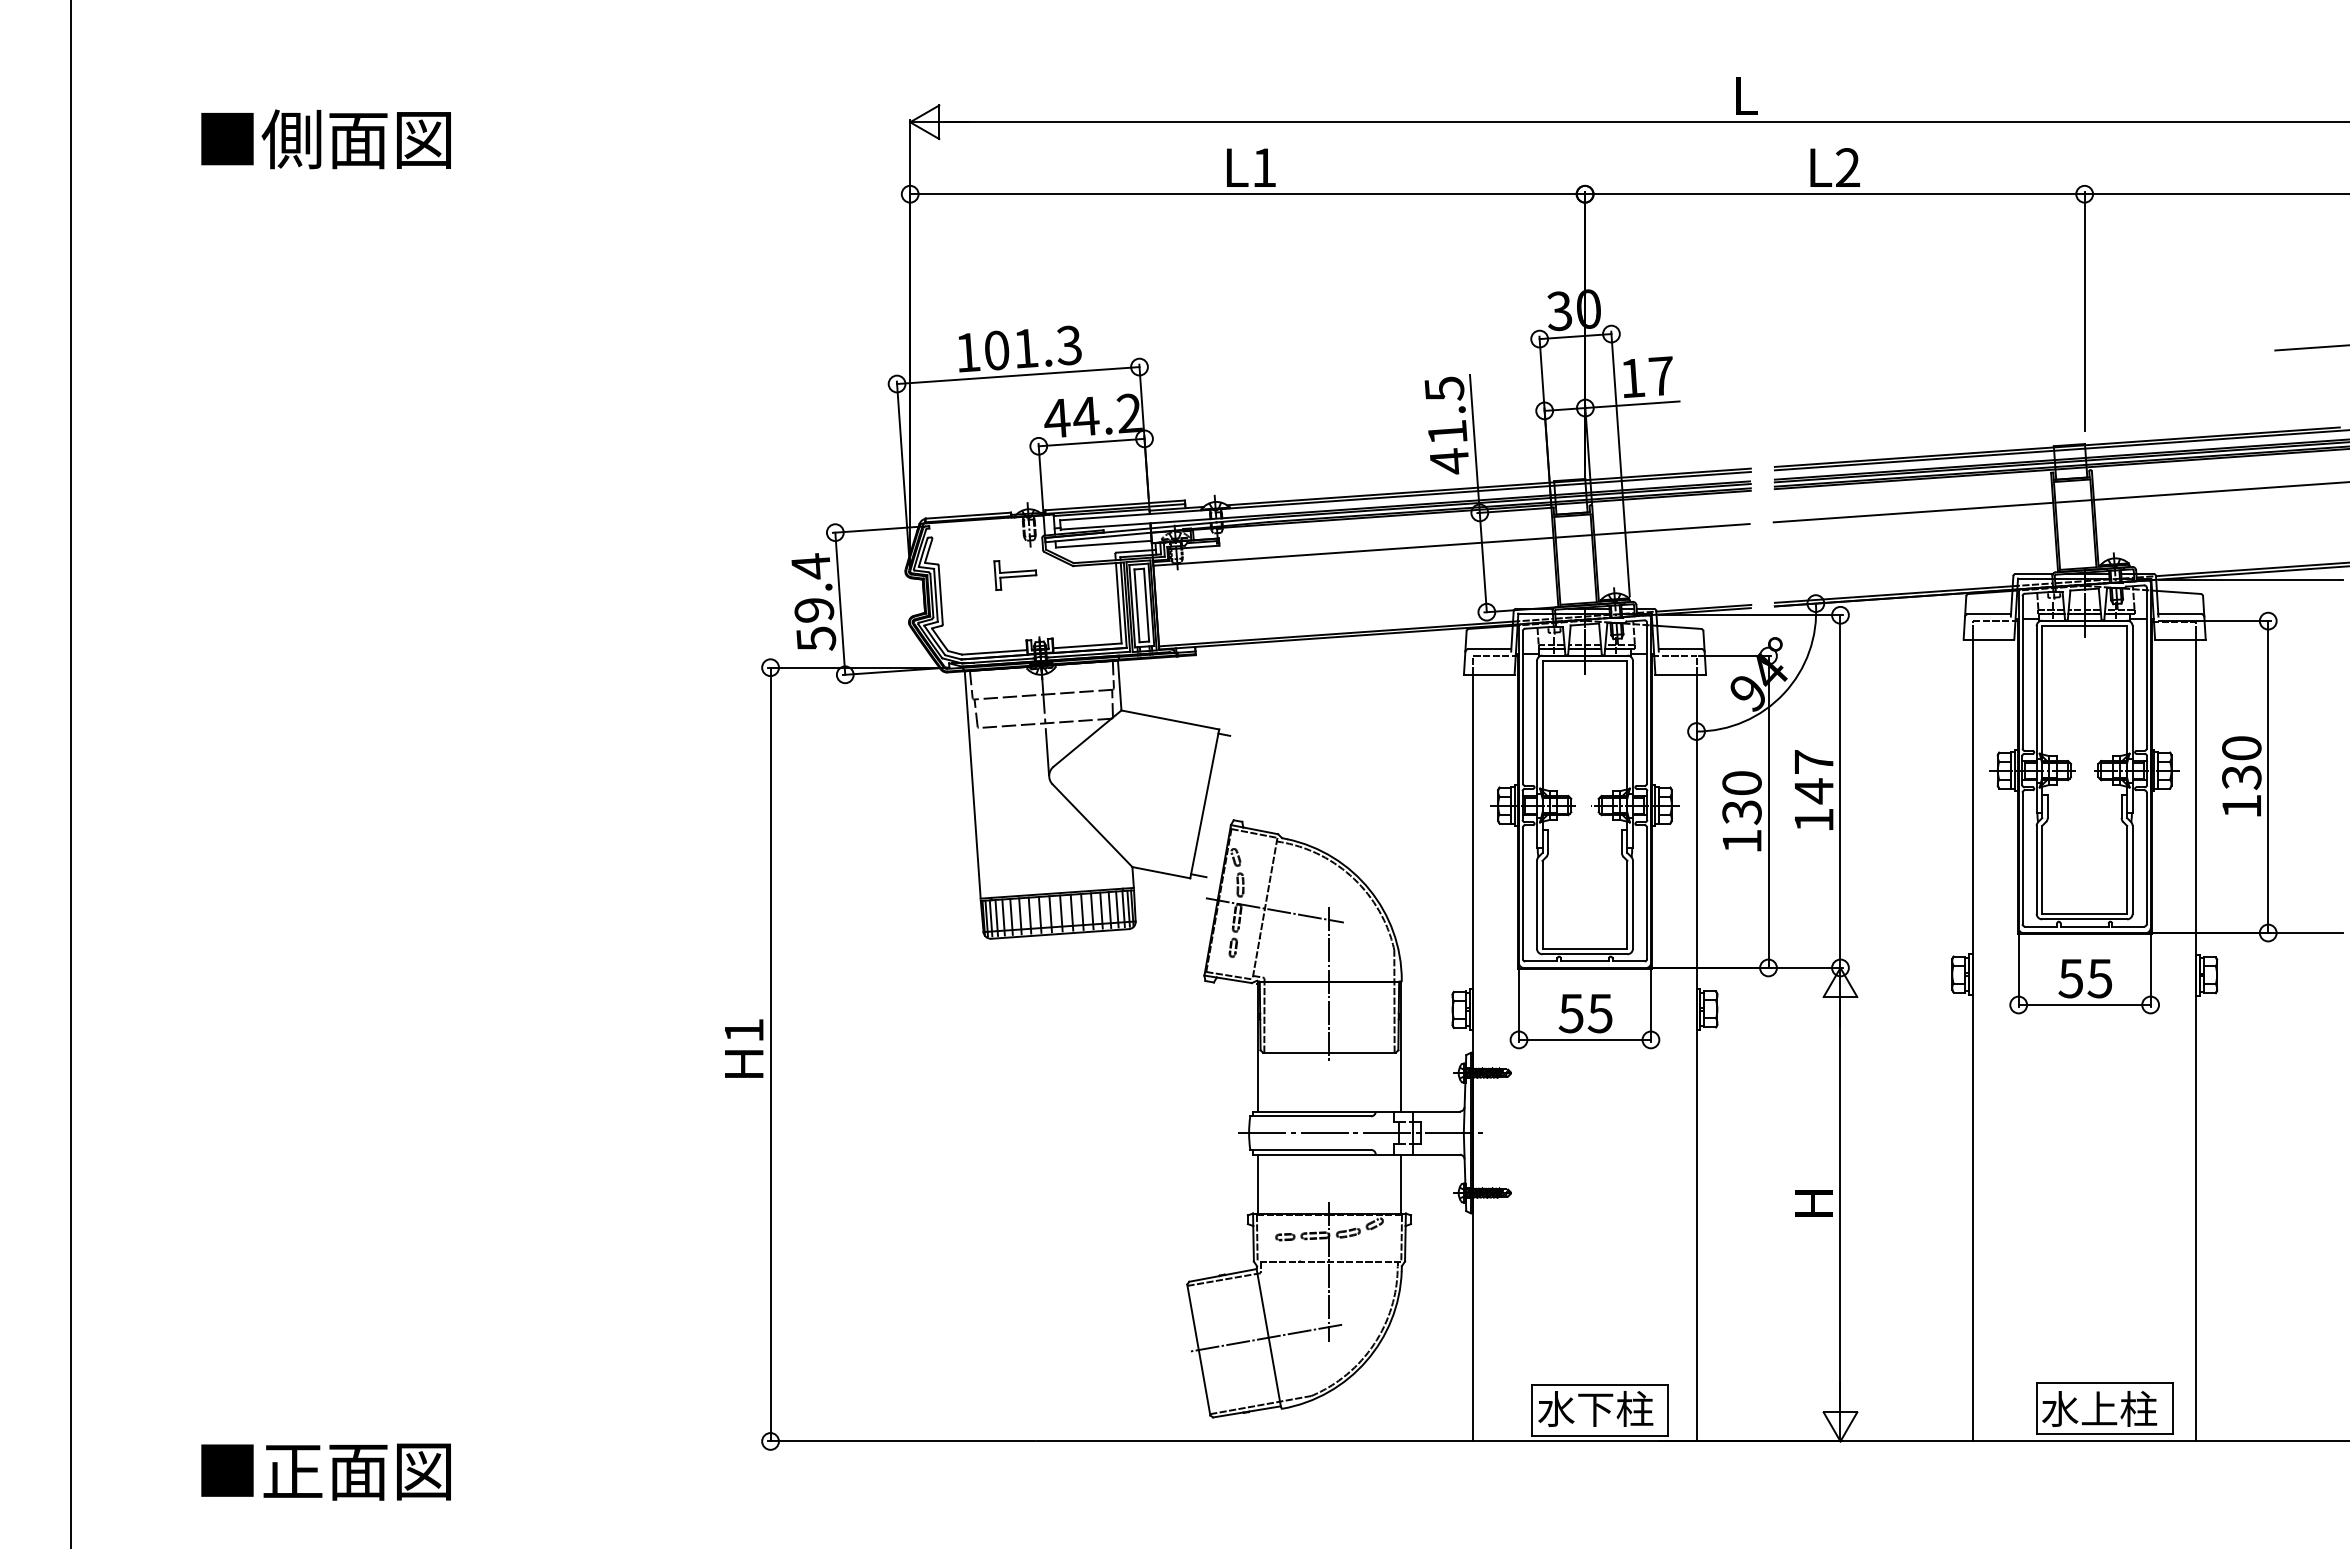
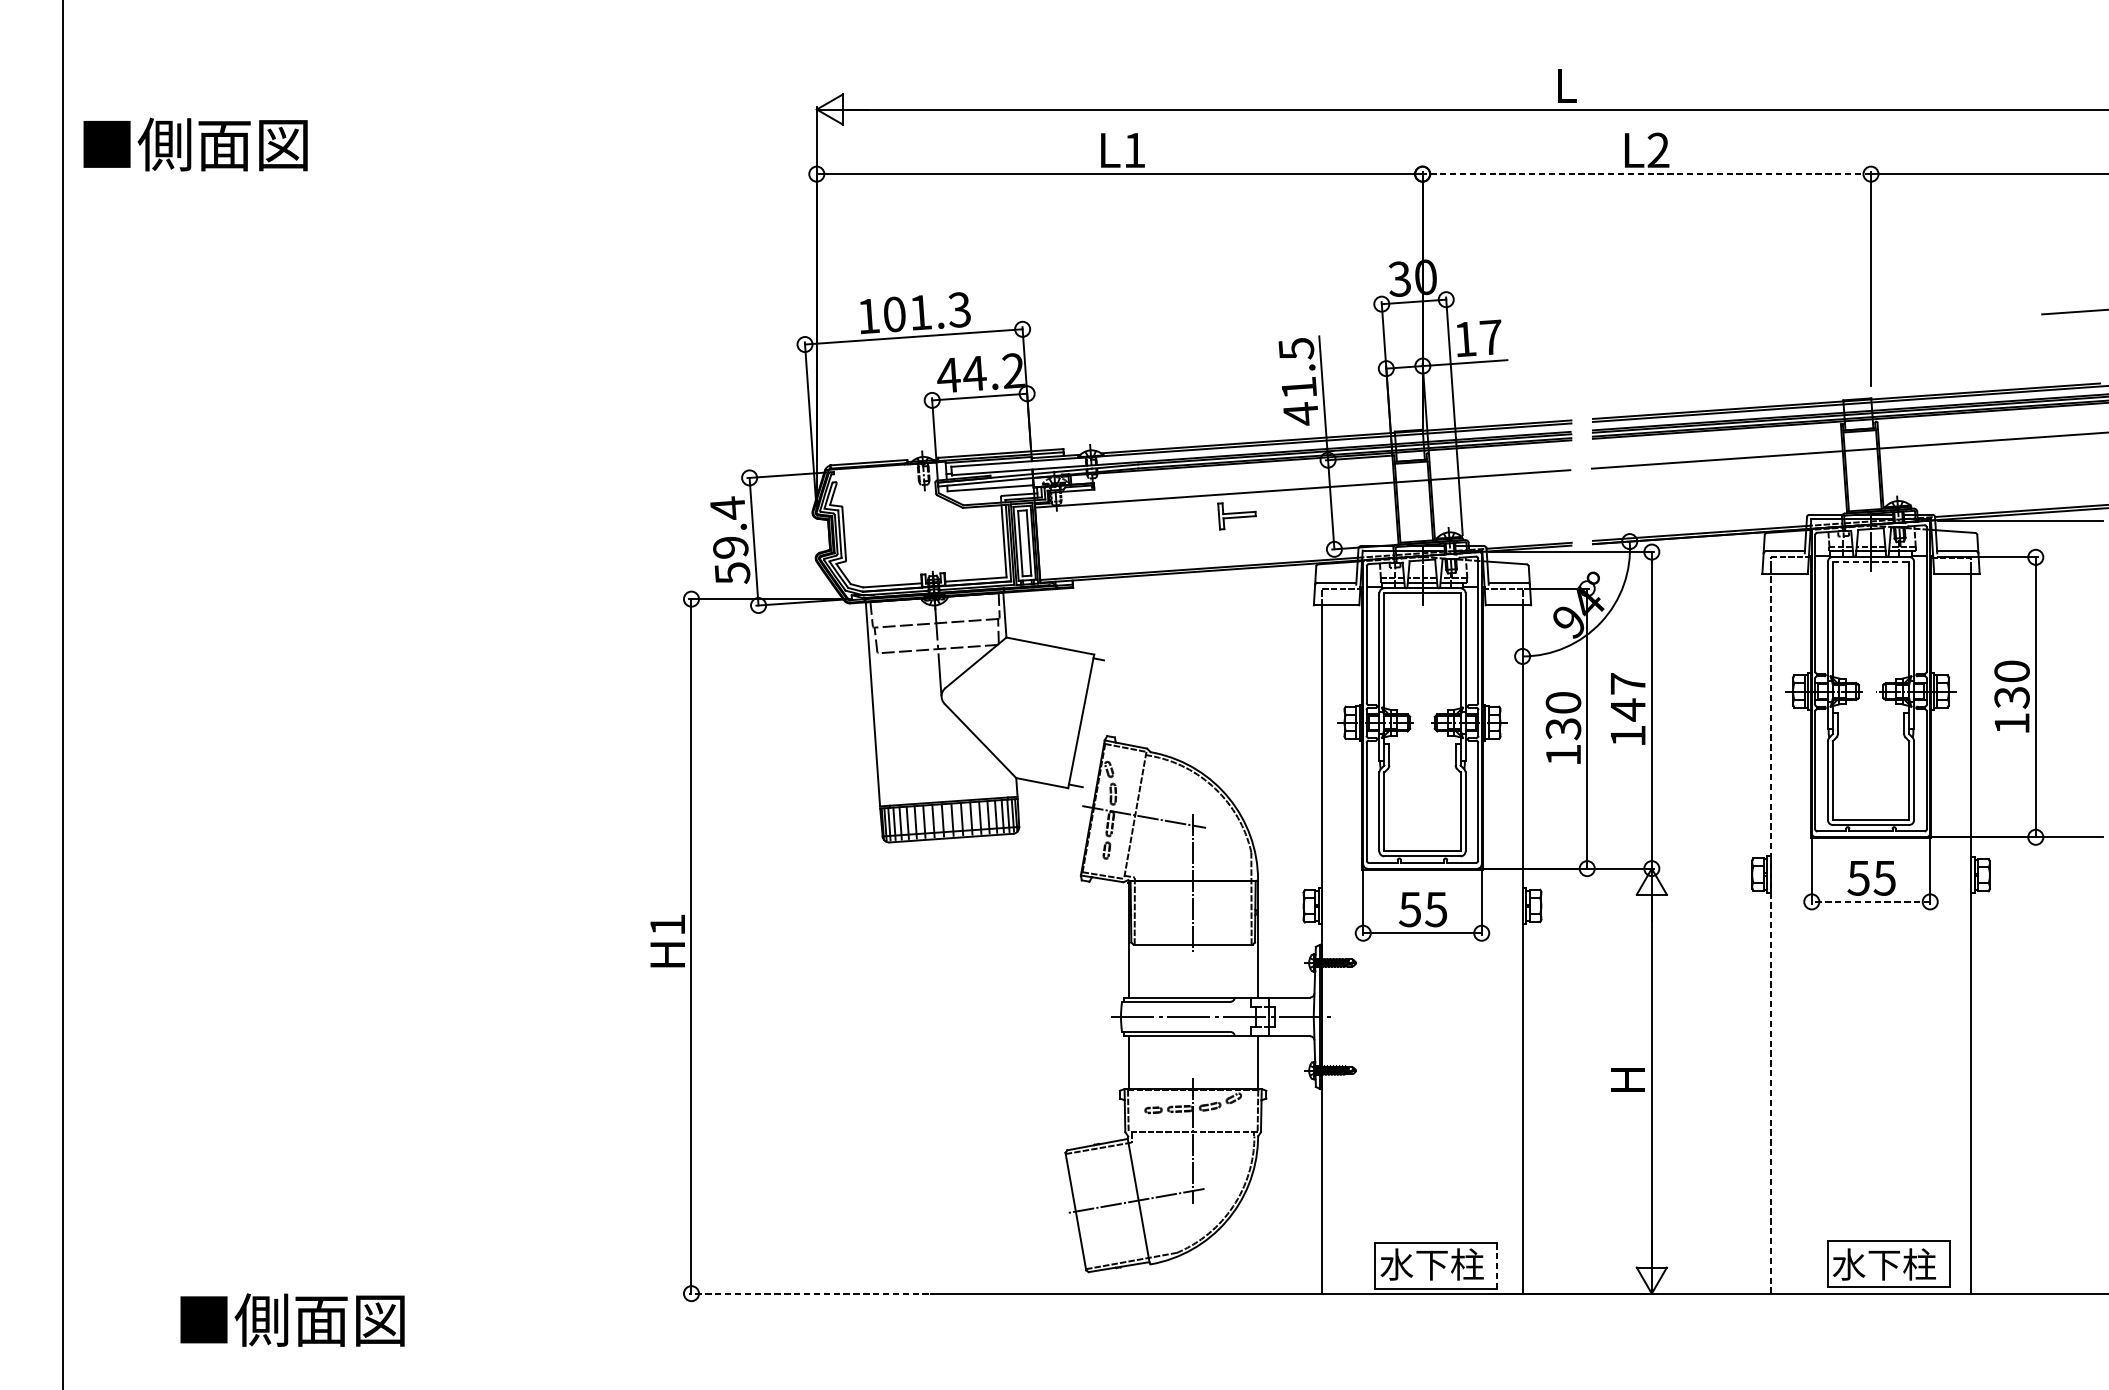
text: (325, 139) -> (195, 144), moved
line: (1834, 194) -> (1646, 174), solid -> dashed
part: (1015, 575) -> (1237, 516), moved
line: (2085, 626) -> (1871, 562), solid -> dashed
line: (2084, 1005) -> (1870, 902), solid -> dashed
line: (1973, 1036) -> (1771, 930), solid -> dashed
text: (2099, 1408) -> (1884, 1264), 水上柱 -> 水下柱
line: (1668, 1410) -> (1497, 1265), solid -> dashed
line: (901, 1441) -> (809, 1293), solid -> dashed
text: (291, 1470) -> (261, 1319), ■正面図 -> ■側面図

